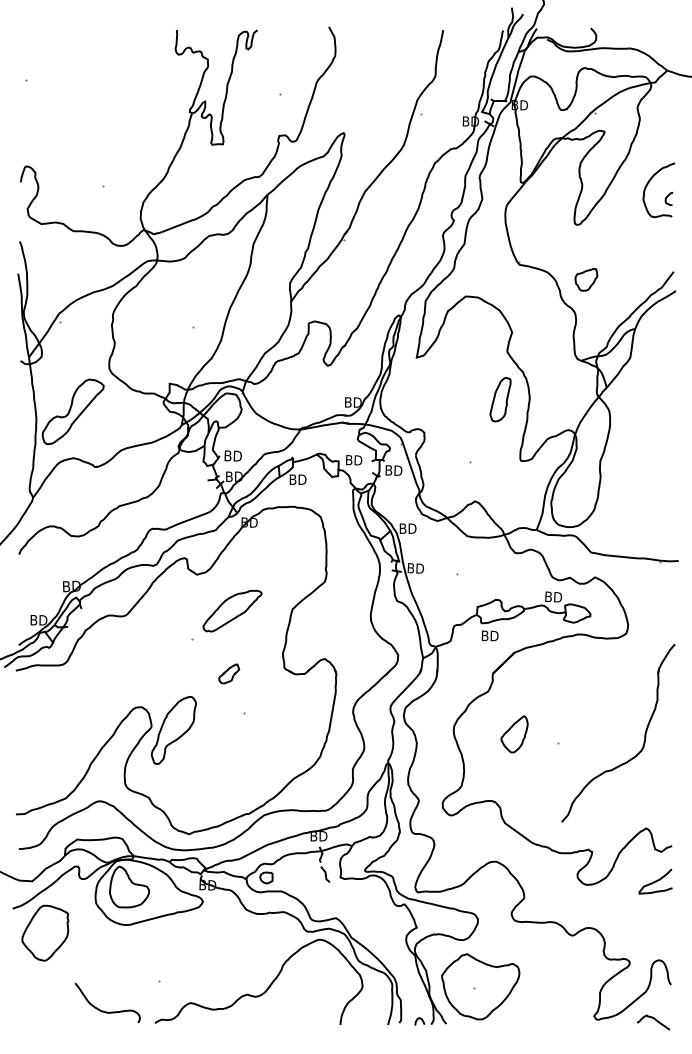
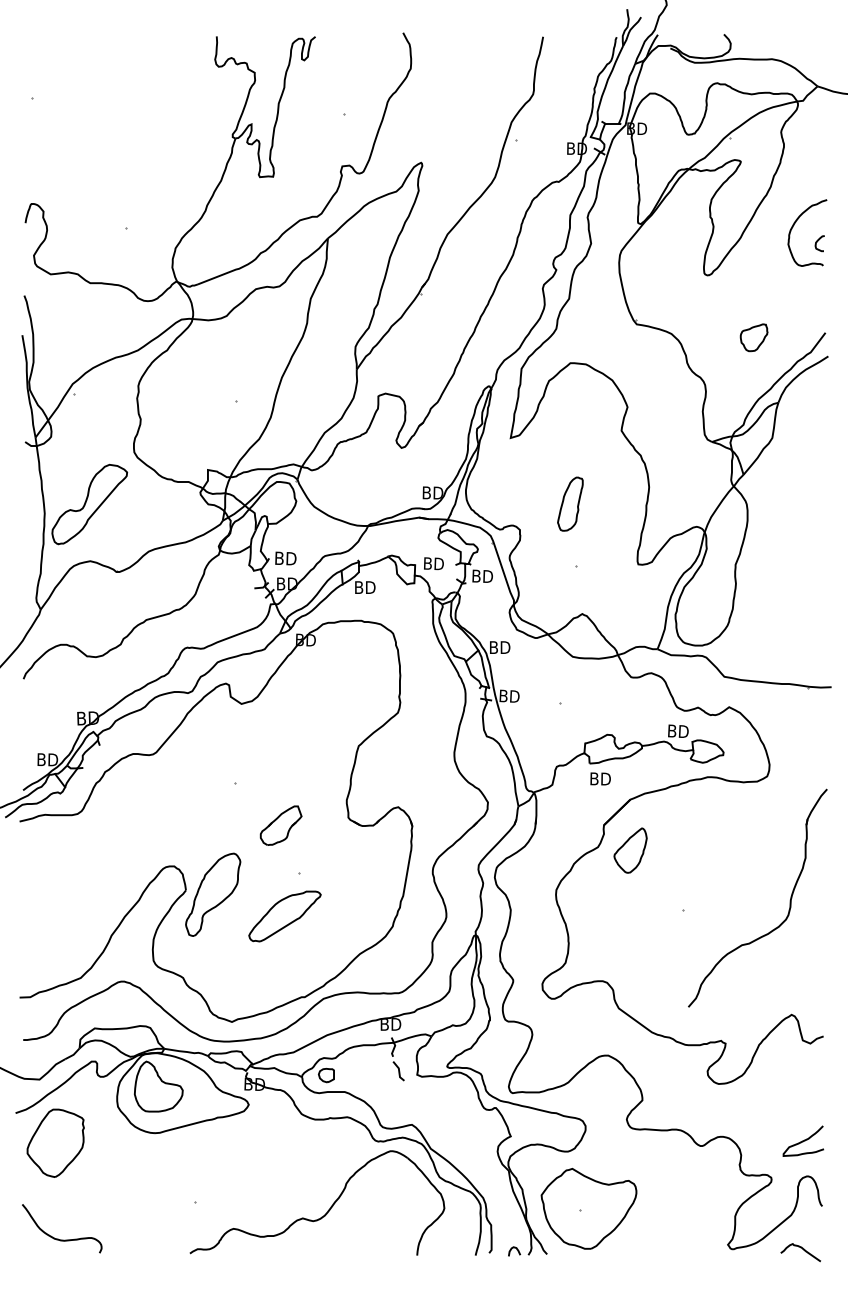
part: (586, 279) -> (754, 337), moved
part: (500, 399) -> (570, 503), moved
part: (232, 611) -> (284, 916), moved
part: (228, 673) -> (280, 824), size x1.67
part: (514, 734) -> (630, 850), moved
curve: (655, 881) -> (803, 1141), moved
curve: (103, 1010) -> (57, 1237), moved

